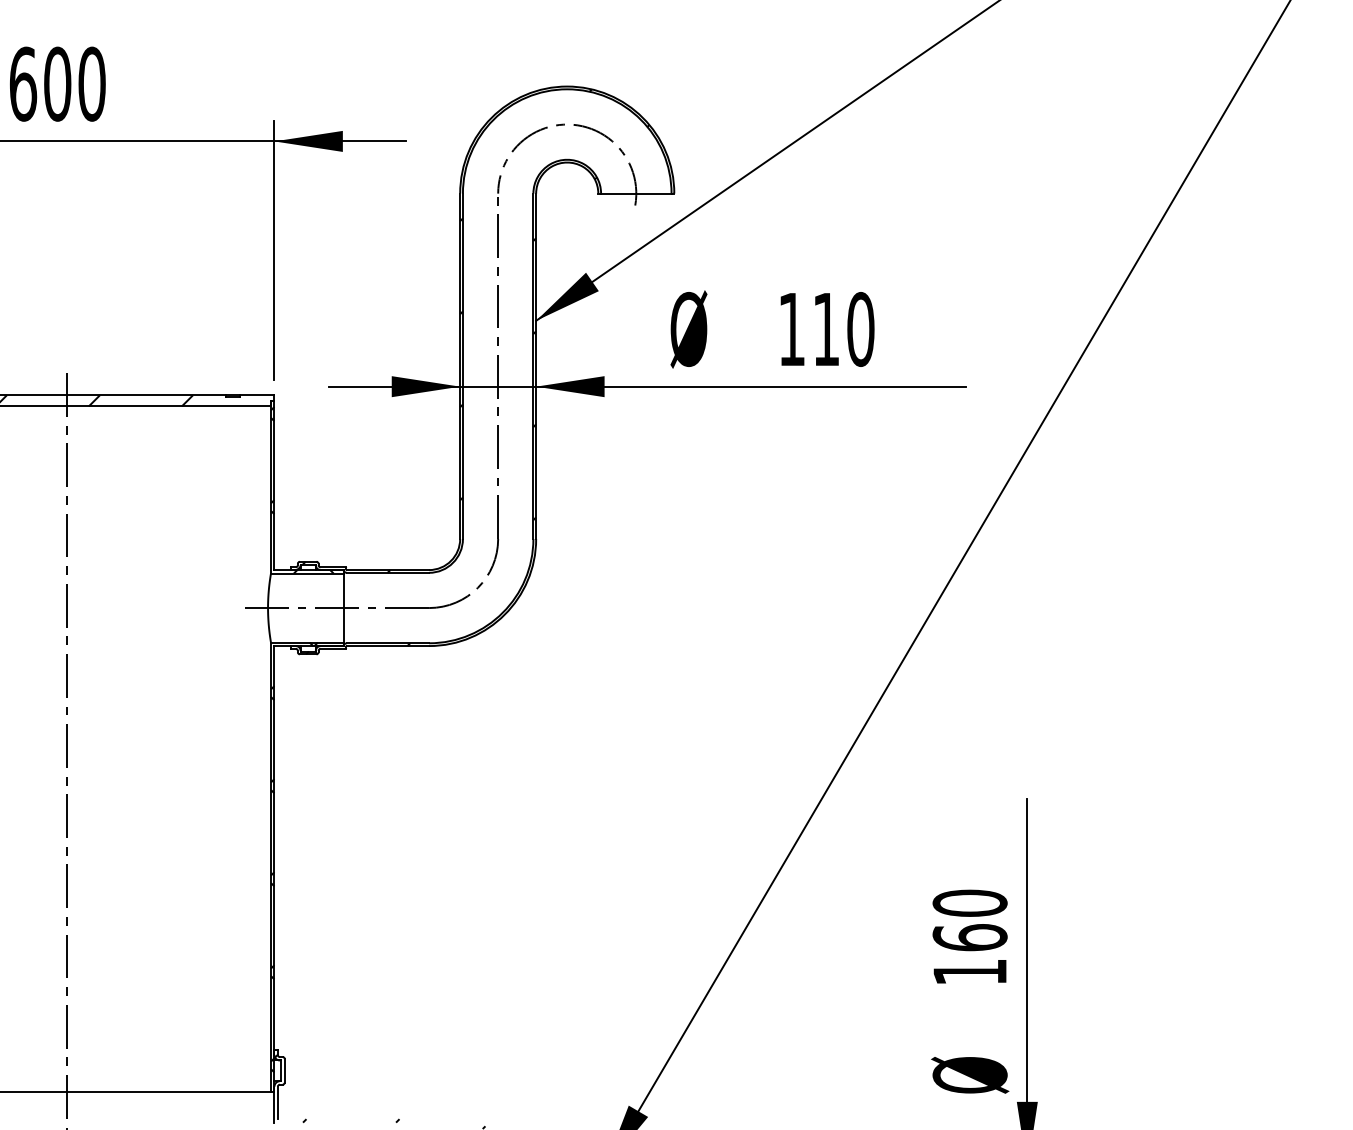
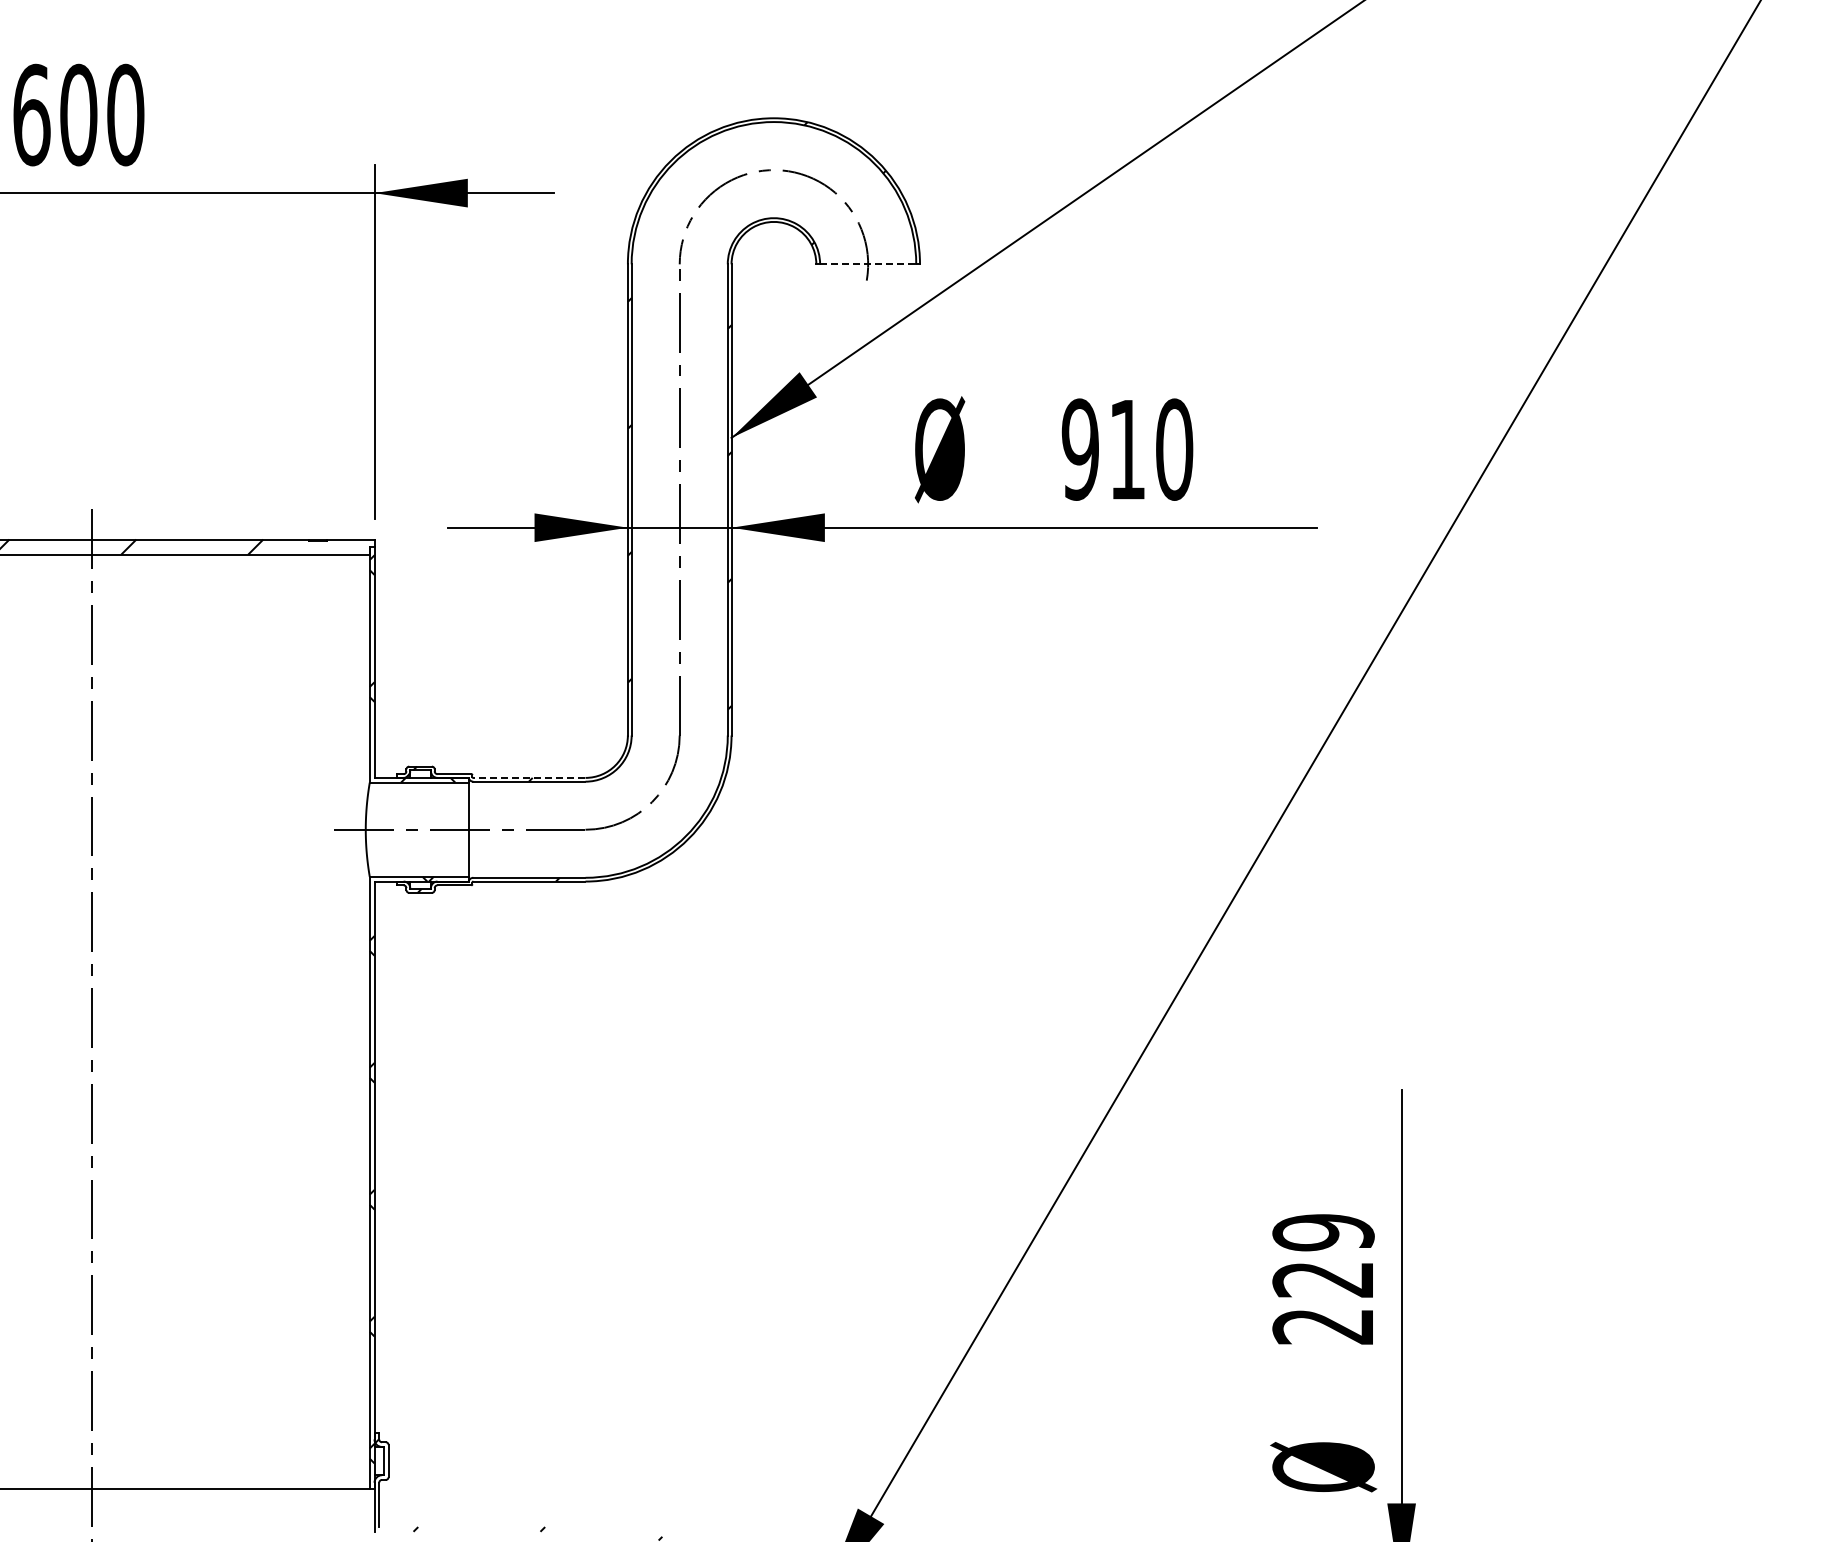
line: (636, 193) -> (868, 264), solid -> dashed
text: (791, 329) -> (1079, 449), 110 -> 910
line: (387, 569) -> (528, 777), solid -> dashed
text: (970, 937) -> (1323, 1279), 160 -> 229

